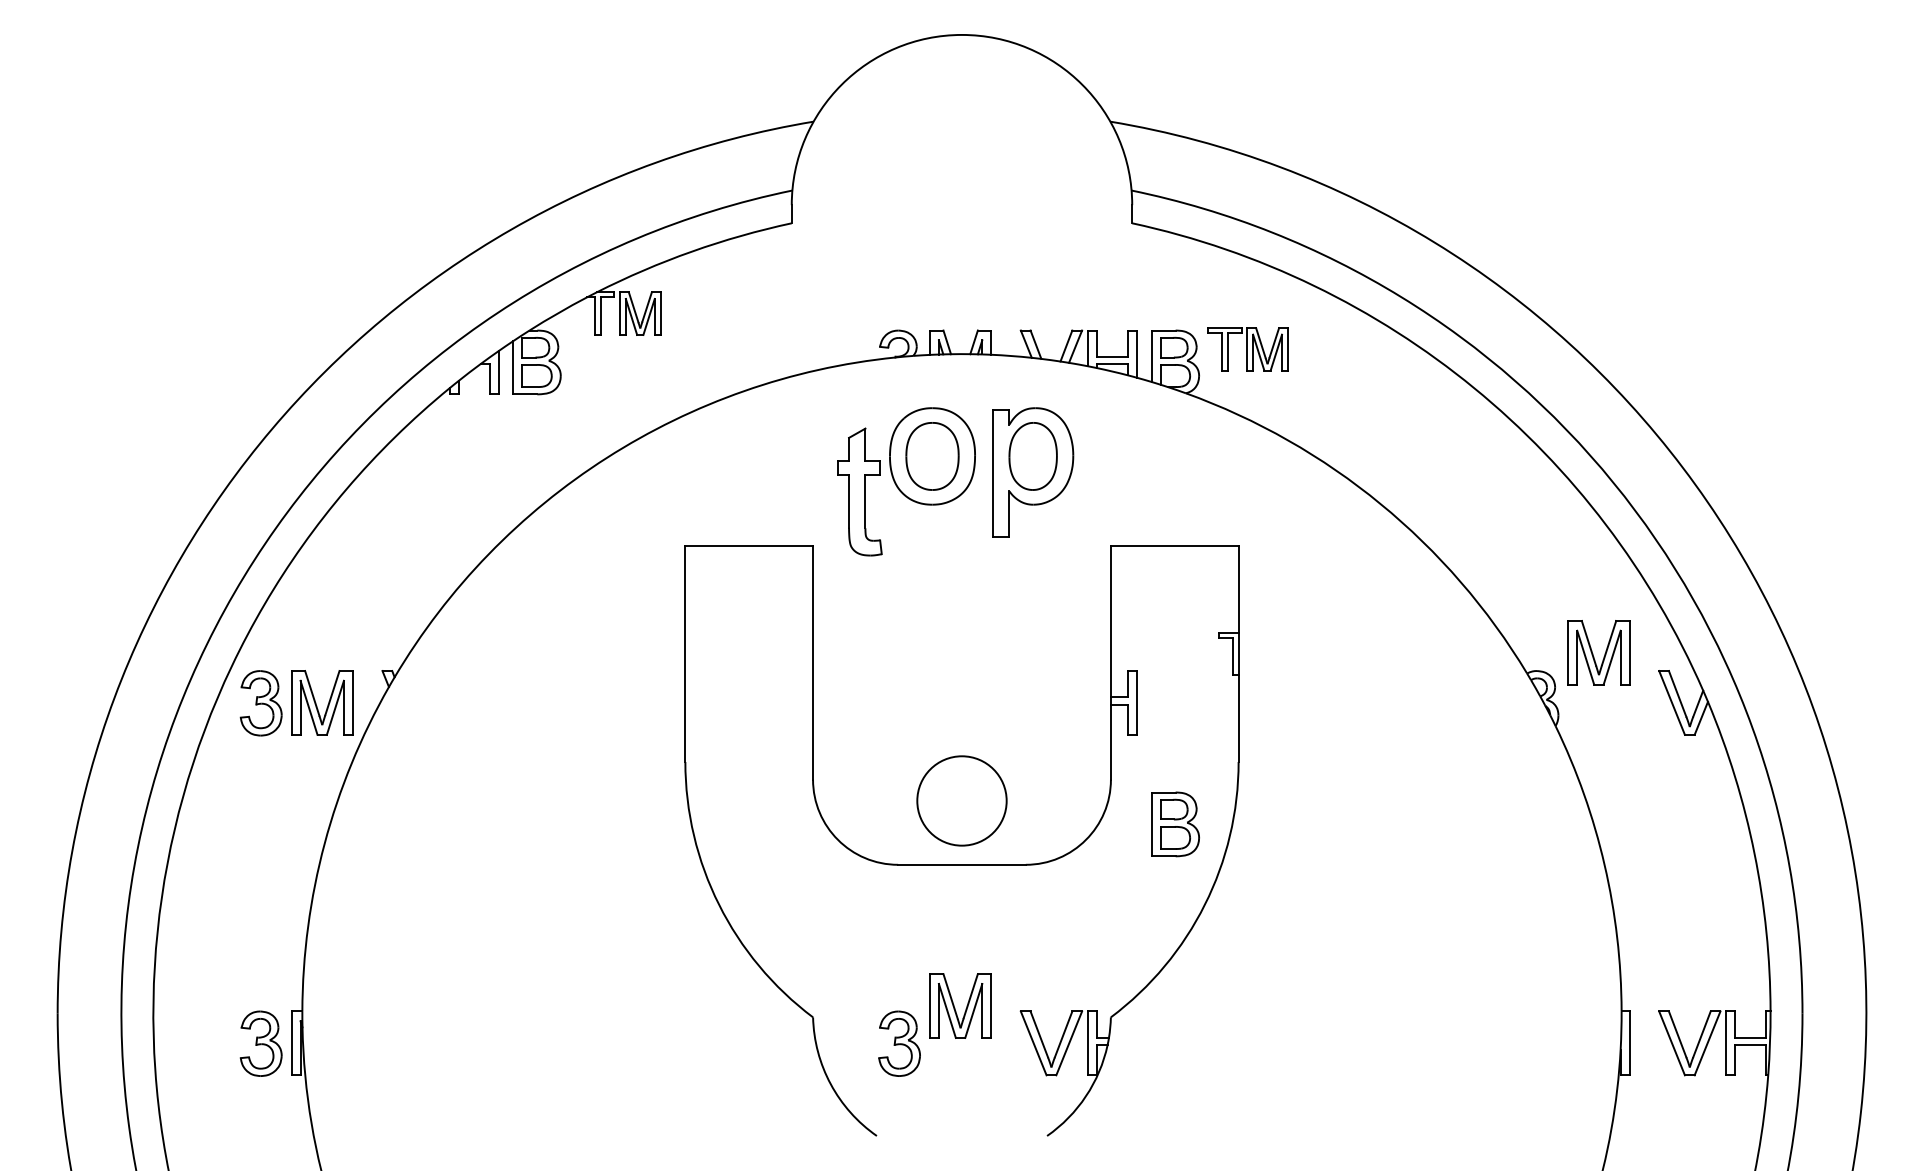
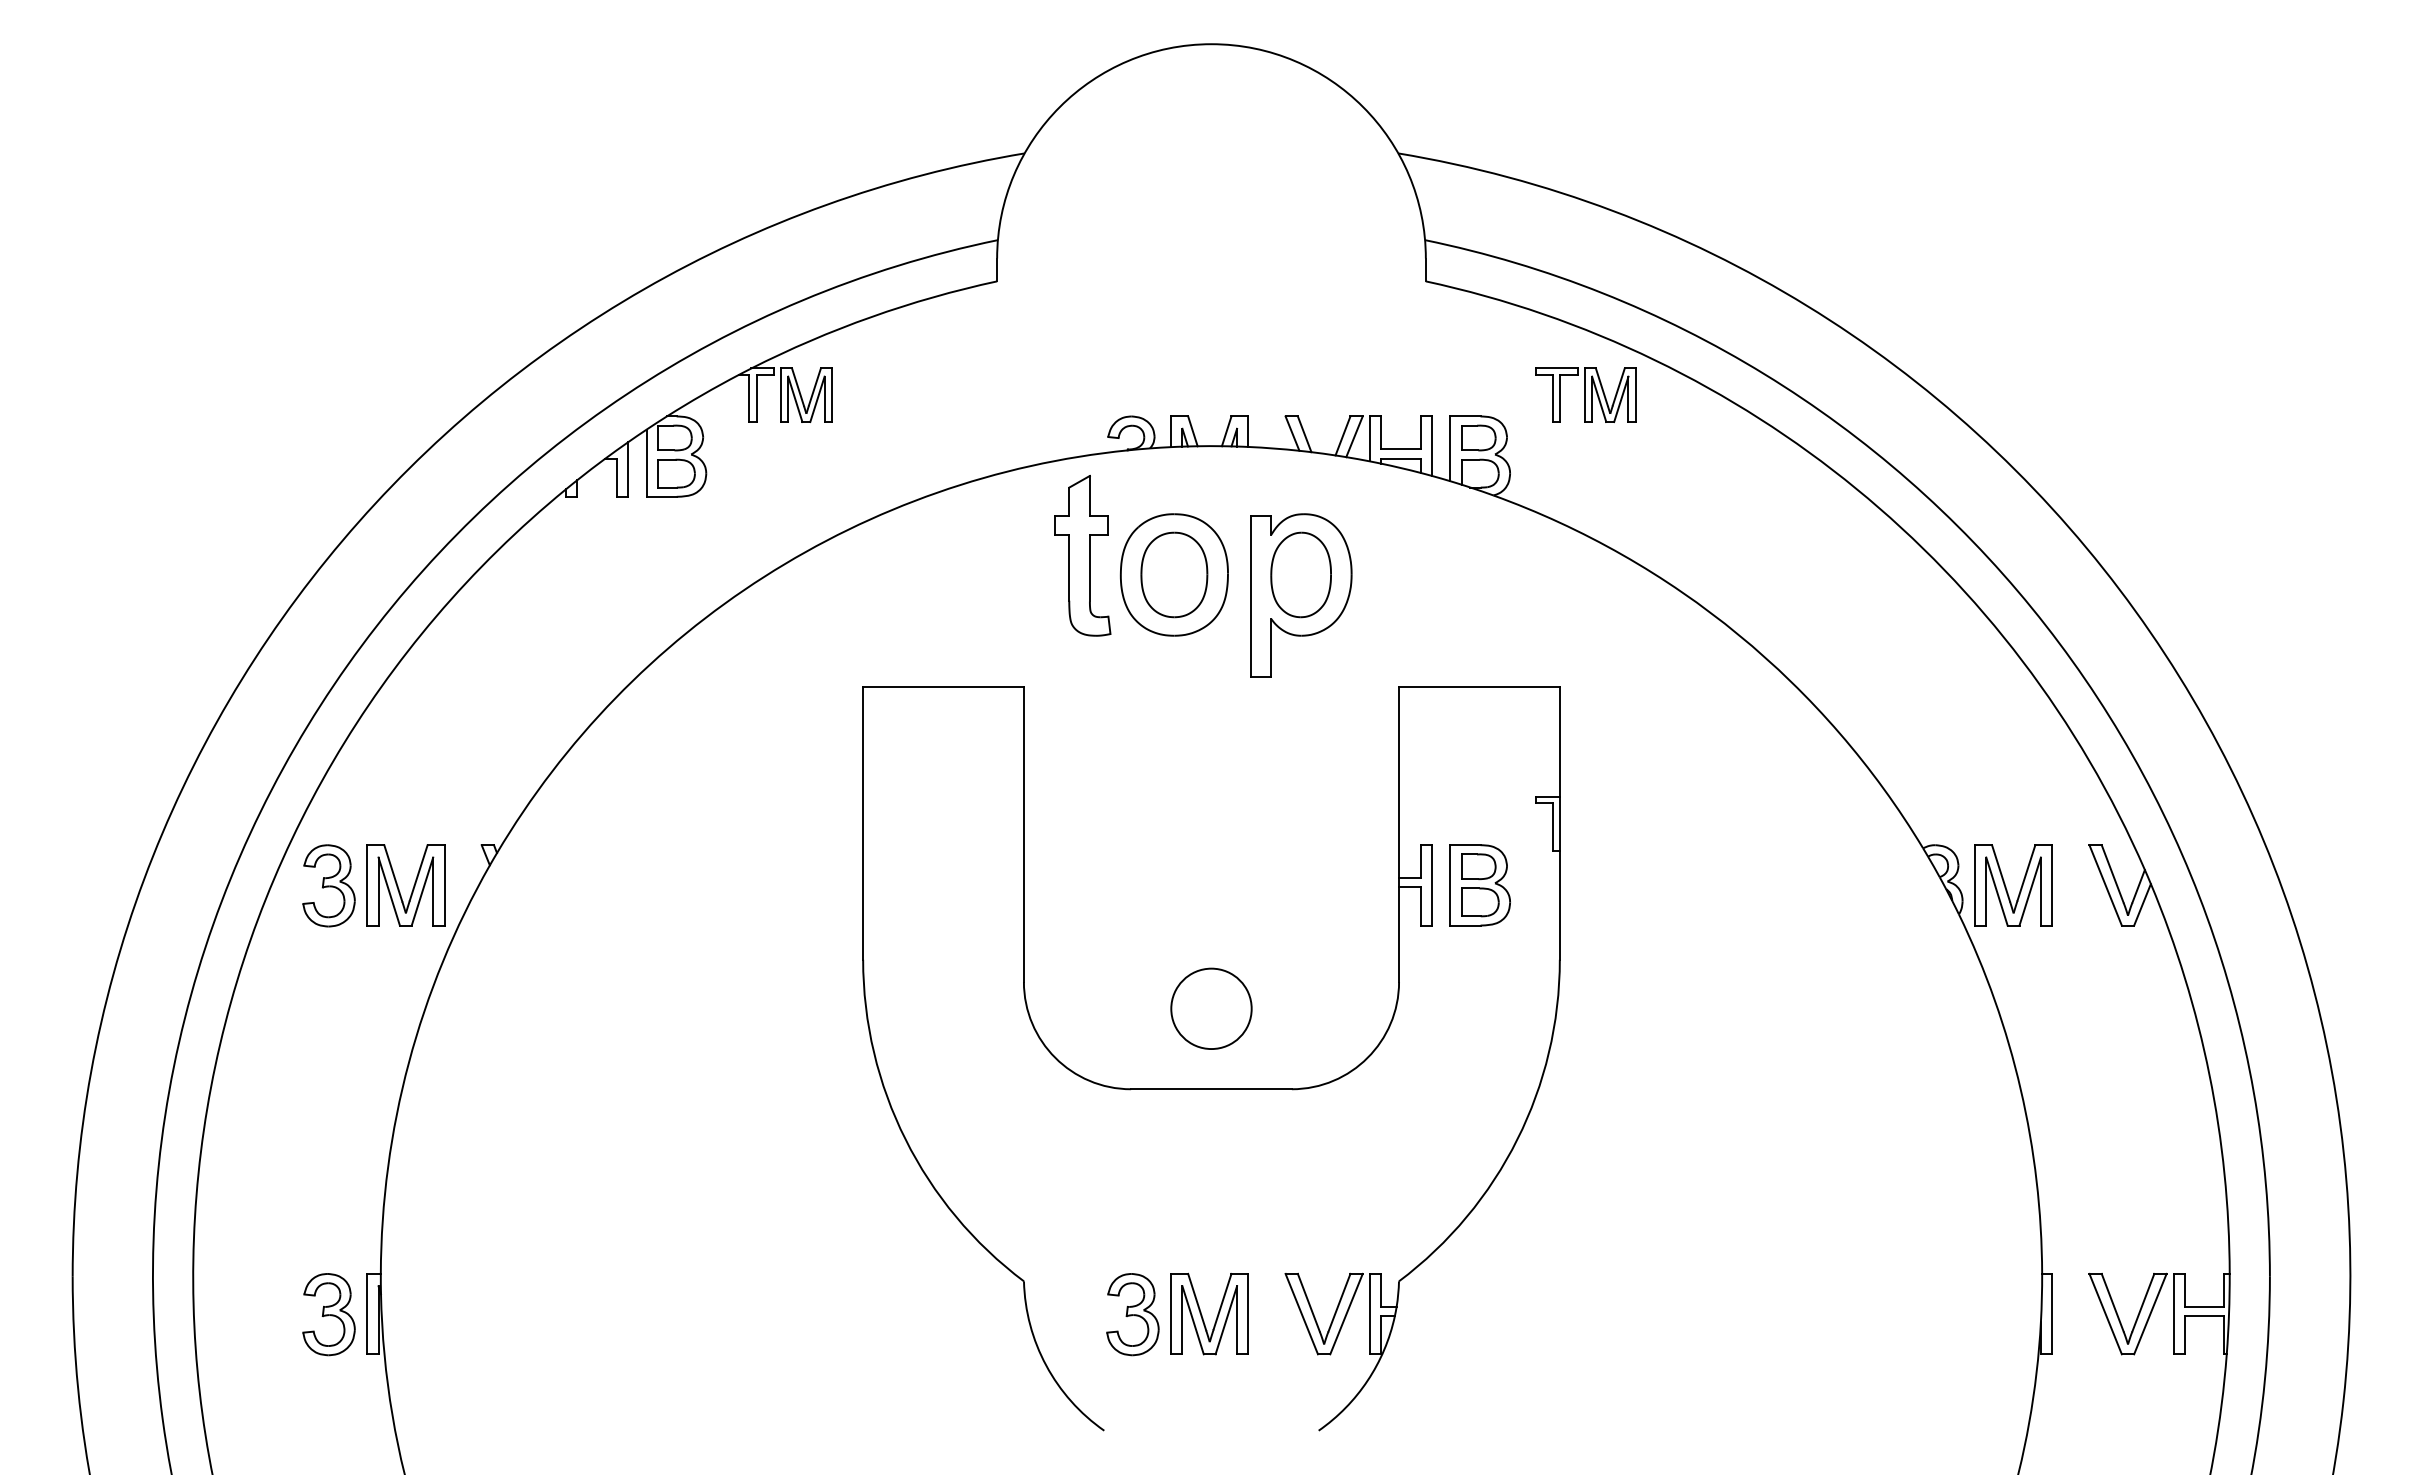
part: (1247, 348) -> (1585, 394), moved
part: (859, 491) -> (1082, 555), moved
part: (1593, 653) -> (2006, 886), moved
circle: (962, 800) -> (1211, 1008), size x0.71
part: (1174, 824) -> (1479, 885), moved
part: (954, 1006) -> (1202, 1314), moved

